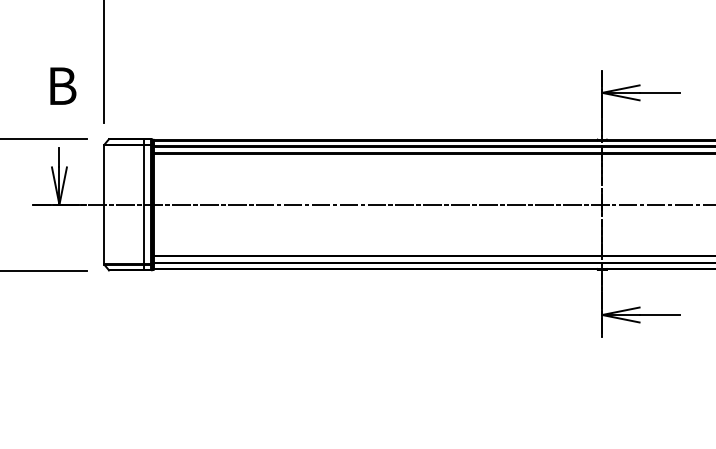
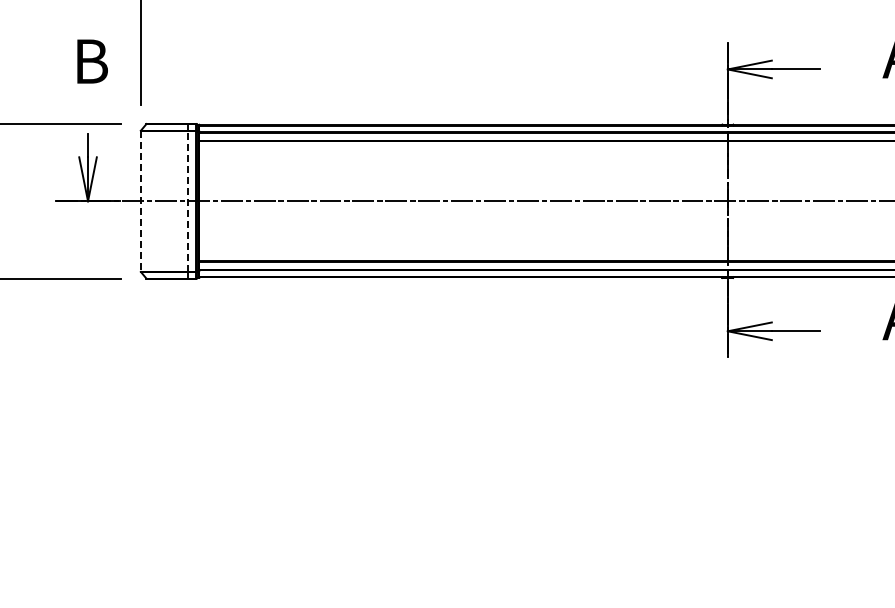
line: (103, 204) -> (140, 201), solid -> dashed
line: (143, 204) -> (187, 200), solid -> dashed

